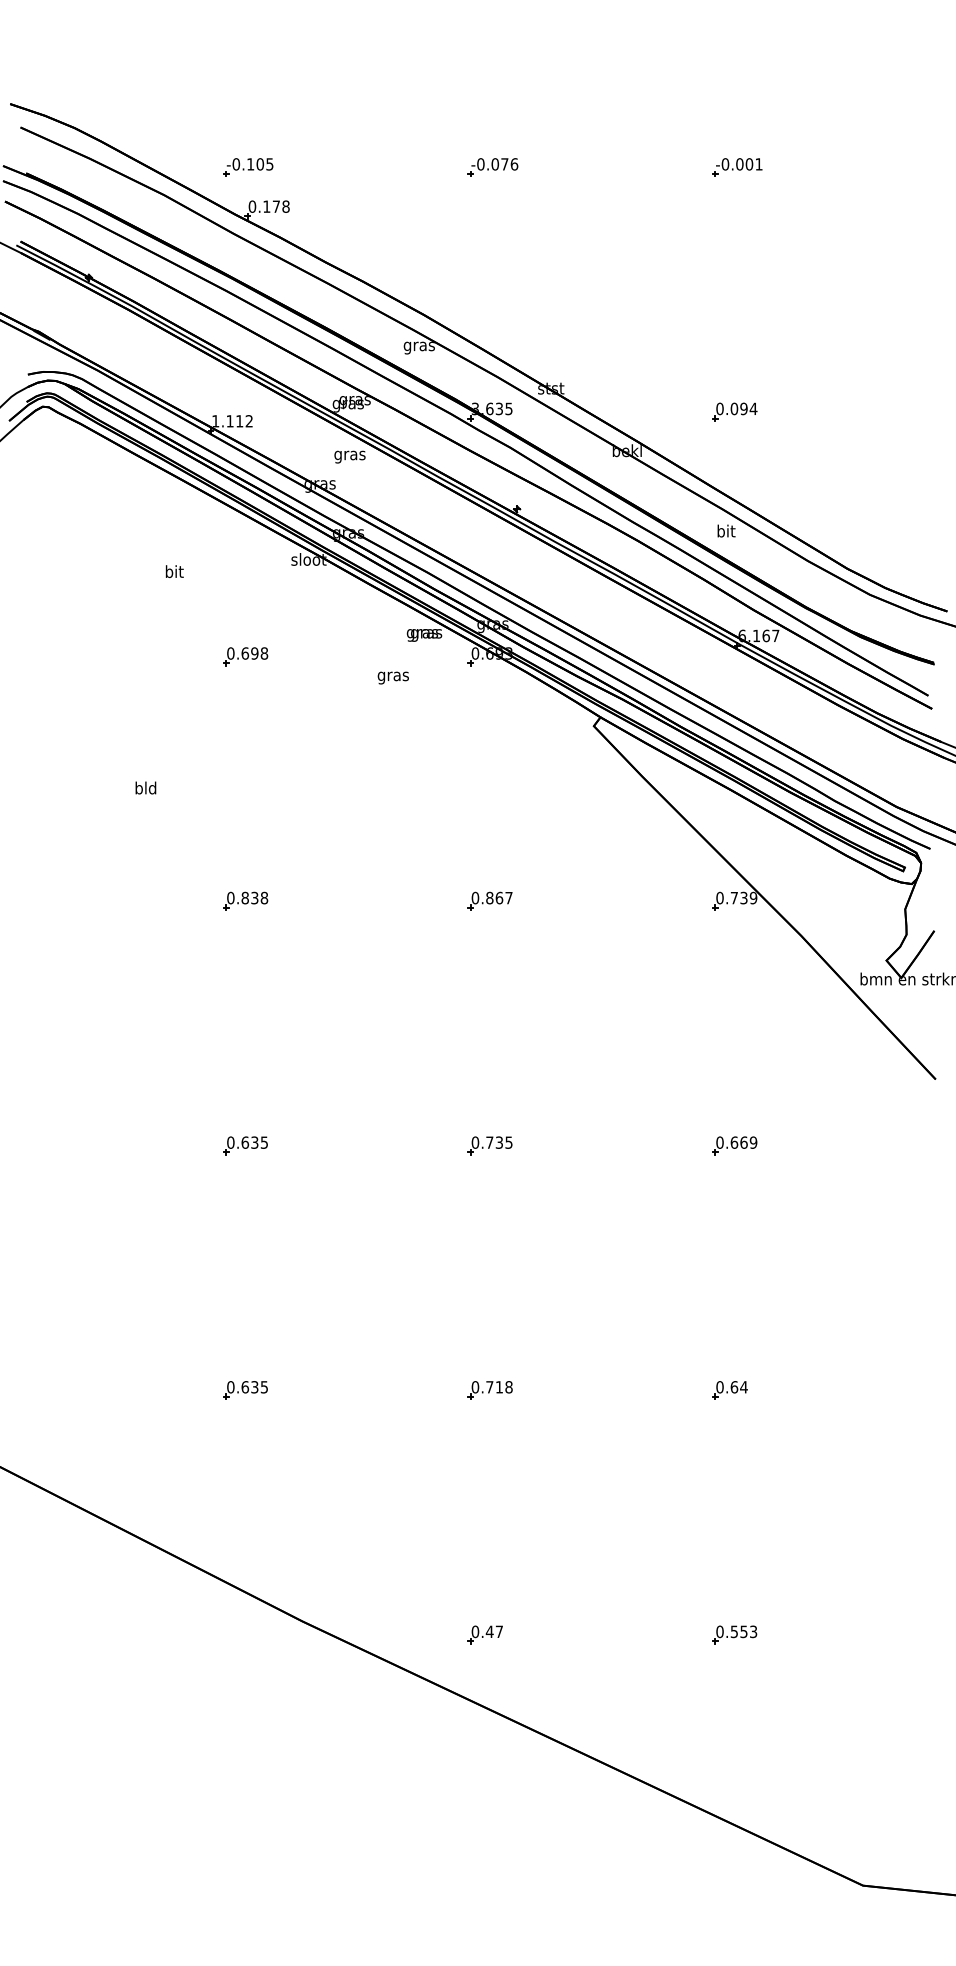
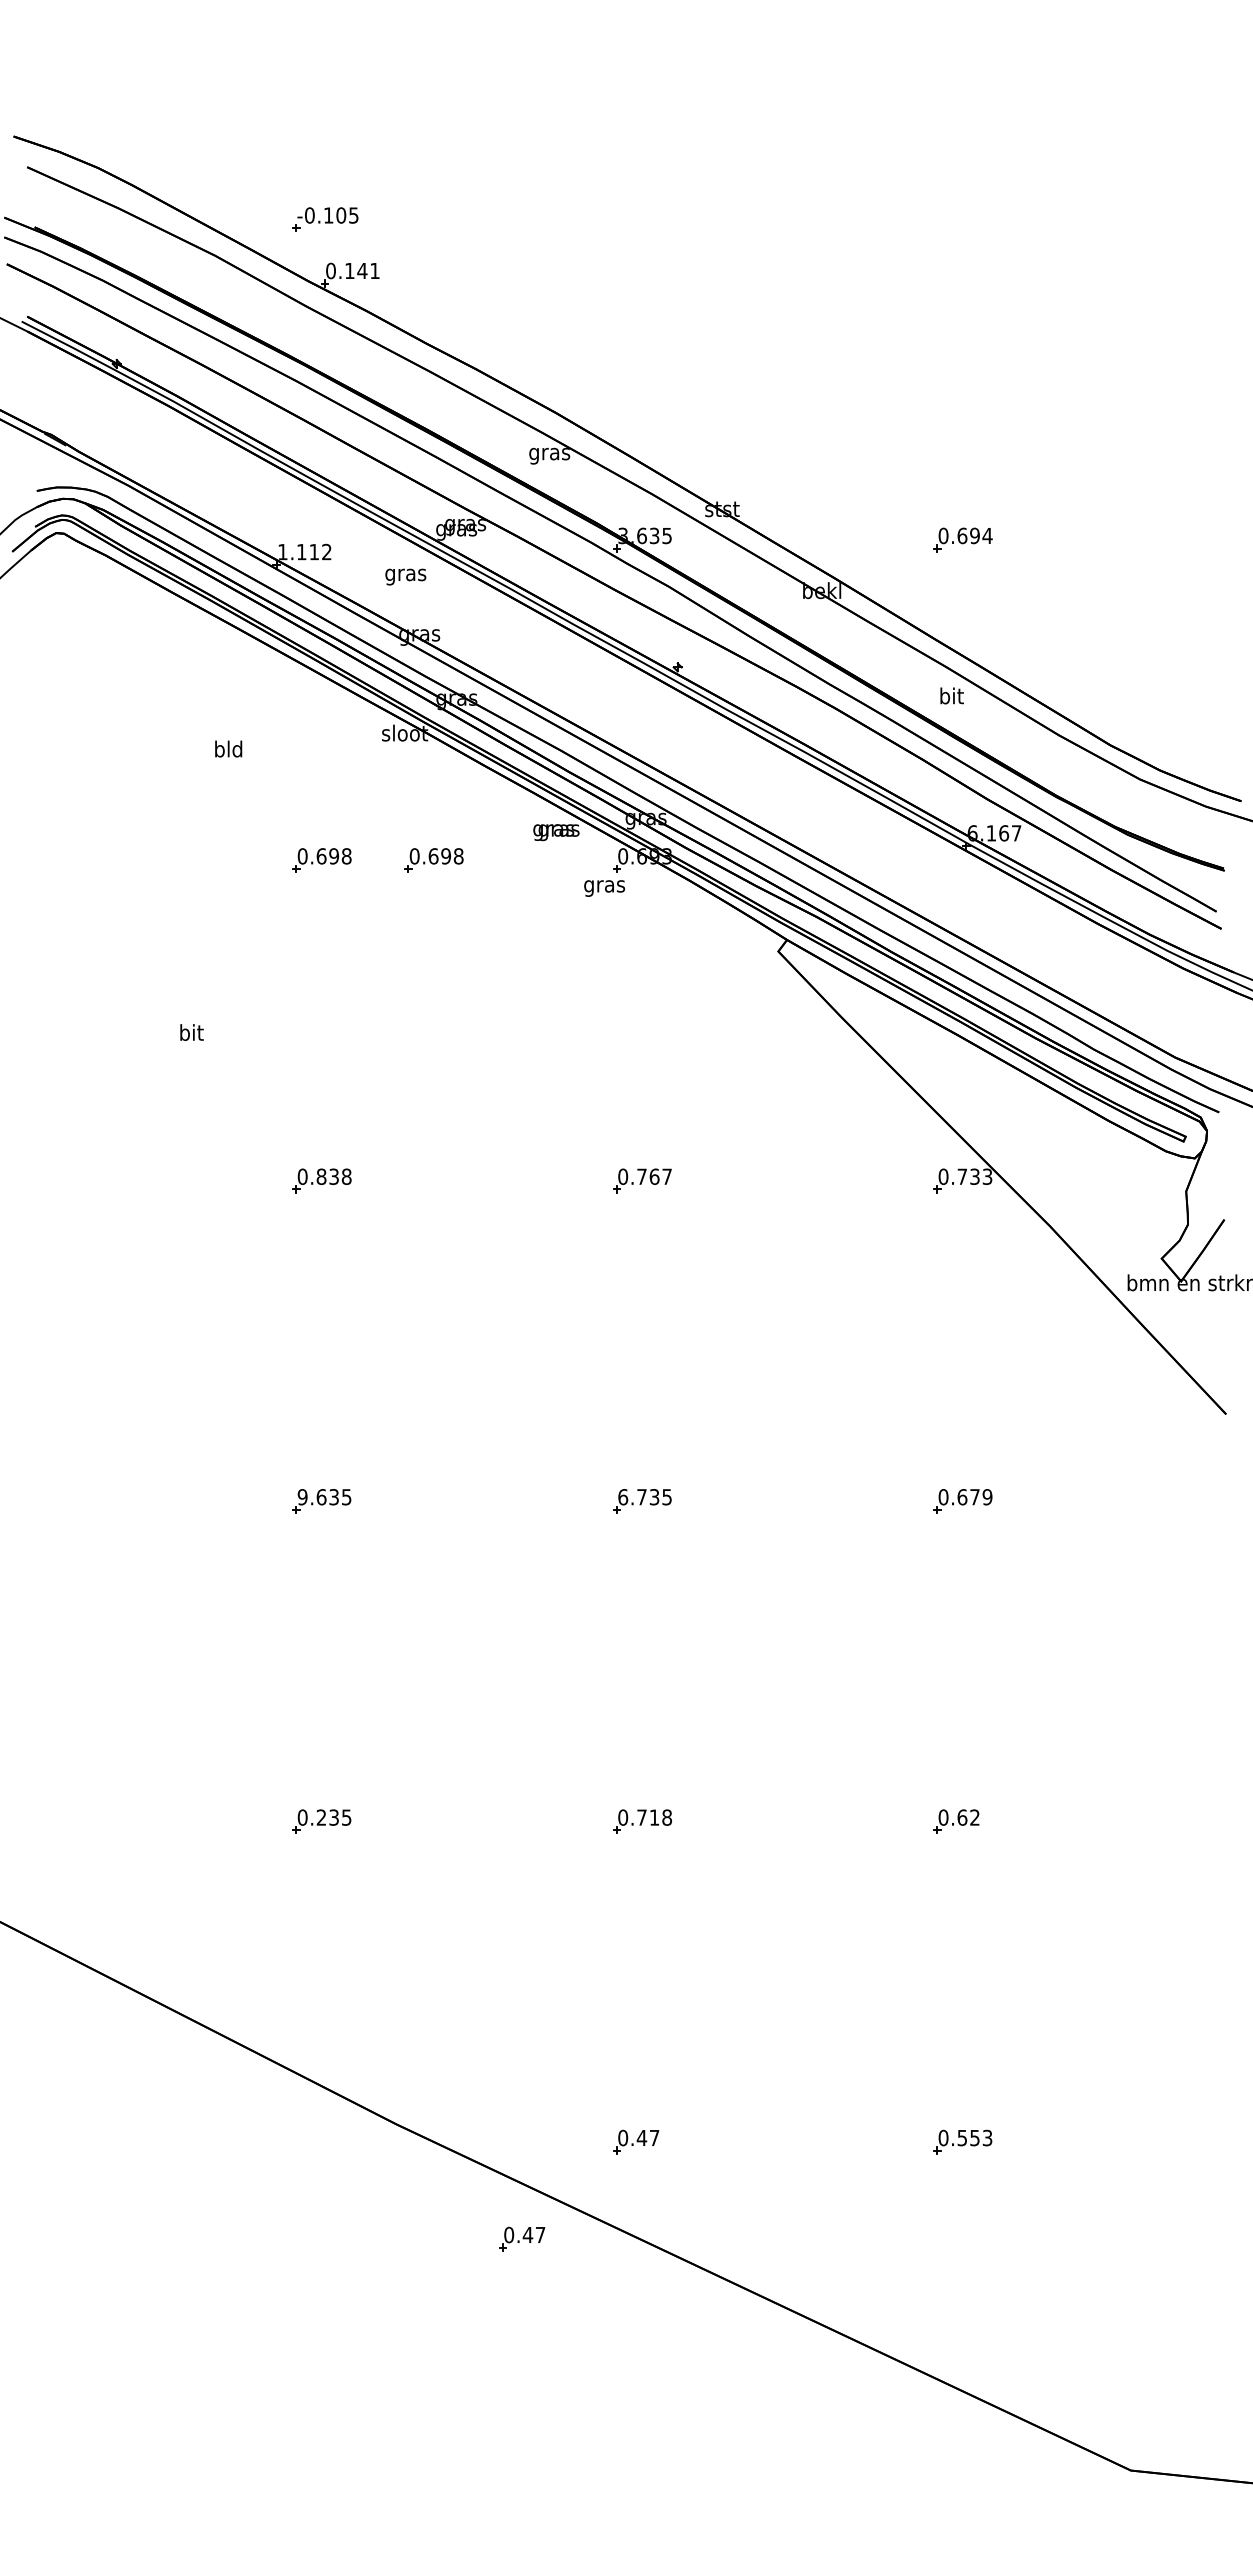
part: (493, 167) -> (646, 219), removed
part: (737, 167) -> (966, 219), removed
text: (281, 206) -> (368, 270), 0.178 -> 0.141
text: (734, 408) -> (962, 535), 0.094 -> 0.694
text: (349, 456) -> (405, 576), moved
text: (174, 571) -> (228, 748), bit -> bld
part: (330, 656) -> (433, 860), added
text: (393, 678) -> (604, 888), moved
text: (145, 787) -> (191, 1032), bld -> bit
text: (489, 897) -> (641, 1176), 0.867 -> 0.767
text: (753, 897) -> (987, 1176), 0.739 -> 0.733
text: (230, 1142) -> (302, 1497), 0.635 -> 9.635
text: (475, 1142) -> (623, 1497), 0.735 -> 6.735
text: (743, 1142) -> (974, 1497), 0.669 -> 0.679
text: (245, 1387) -> (321, 1817), 0.635 -> 0.235
text: (743, 1387) -> (974, 1817), 0.64 -> 0.62
part: (398, 1708) -> (522, 2238), added

